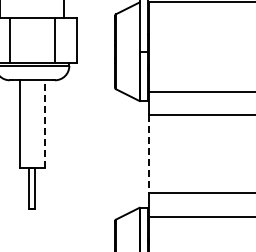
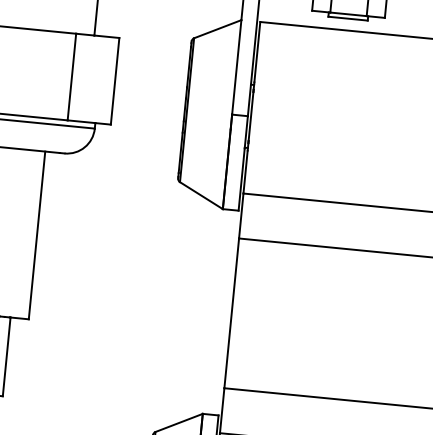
line: (44, 124) -> (36, 236), dashed -> solid
line: (149, 154) -> (231, 313), dashed -> solid

